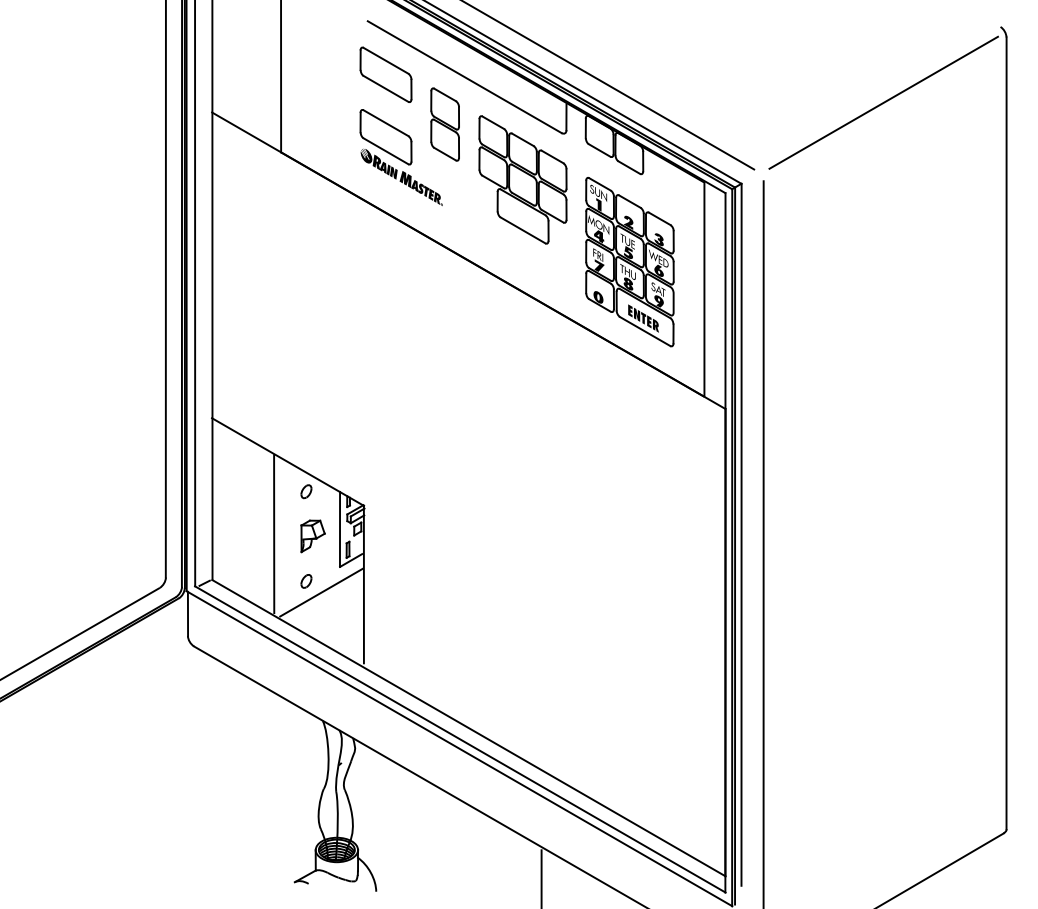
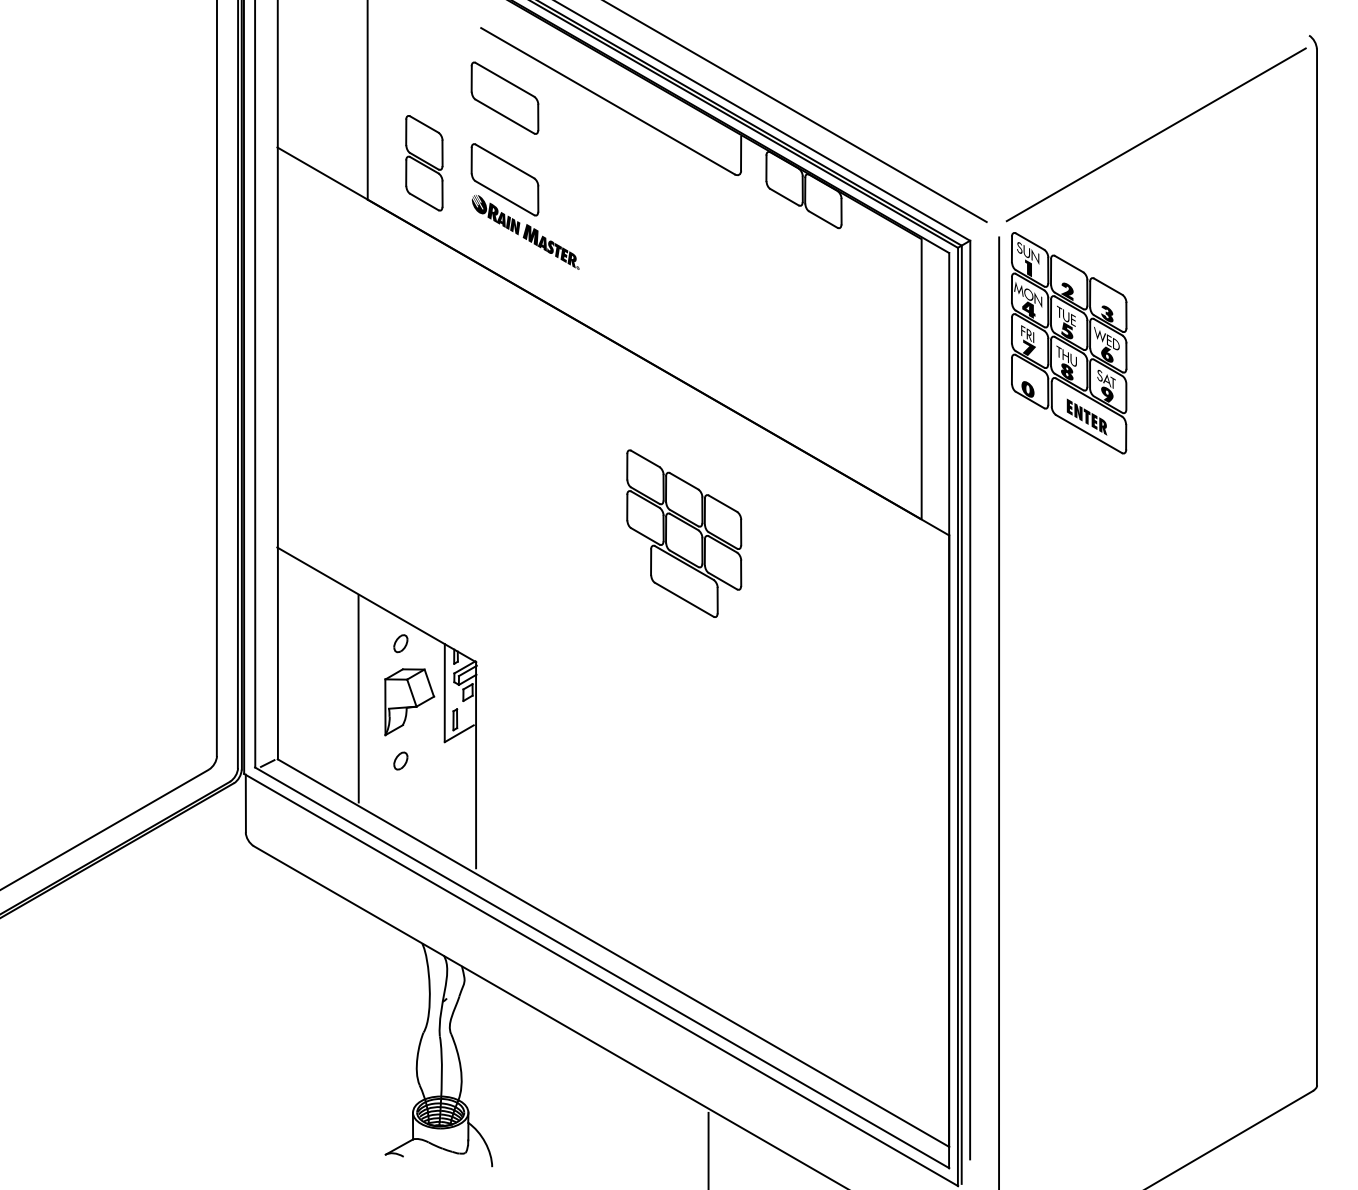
part: (445, 124) -> (424, 163), moved
part: (523, 179) -> (684, 533), moved
part: (630, 262) -> (1069, 343), moved
part: (313, 535) -> (409, 701), size x1.6
line: (321, 592) -> (420, 775), removed

